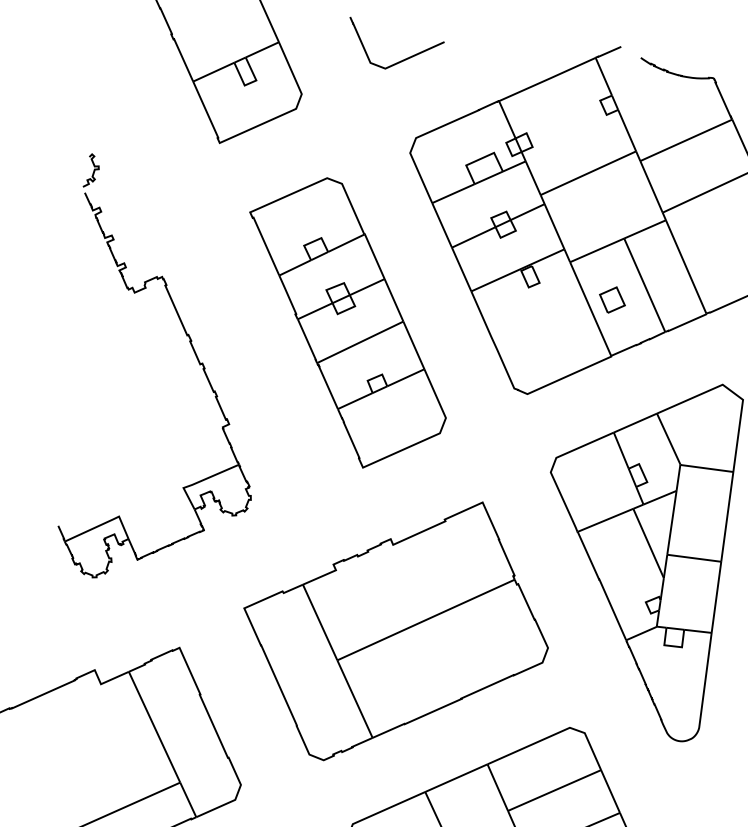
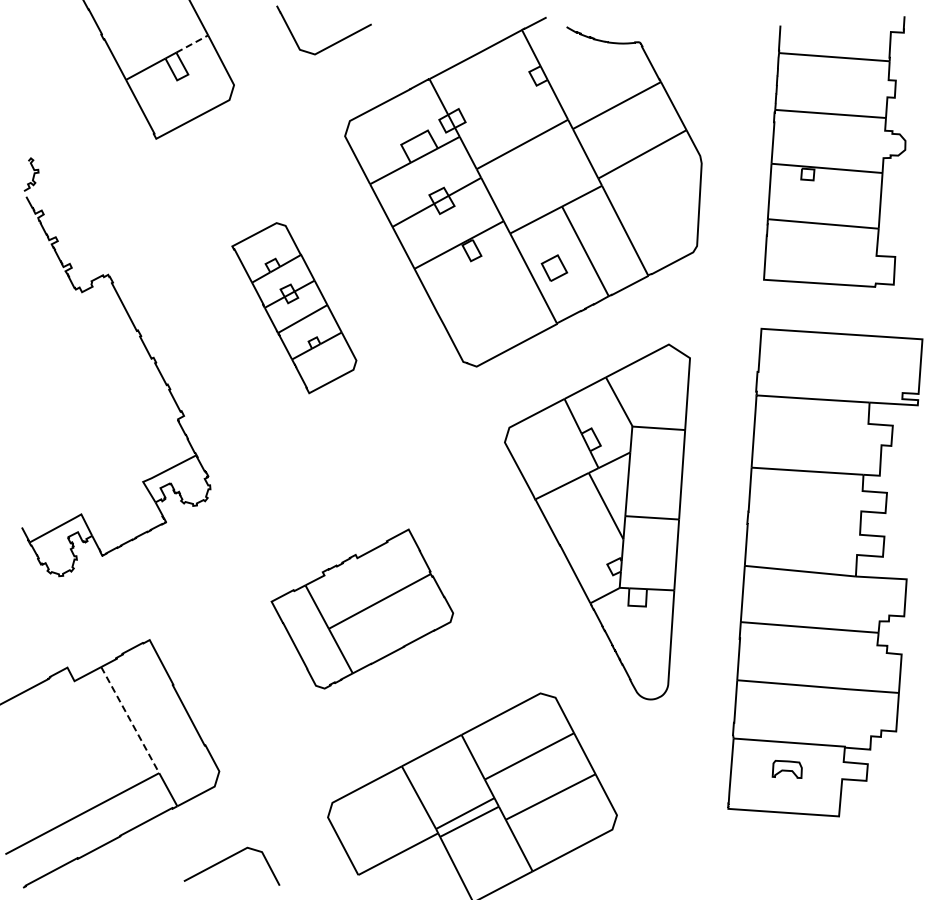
line: (262, 49) -> (192, 43), solid -> dashed
part: (347, 322) -> (294, 307), size x0.6
part: (396, 630) -> (362, 608), size x0.6
line: (154, 727) -> (130, 720), solid -> dashed

